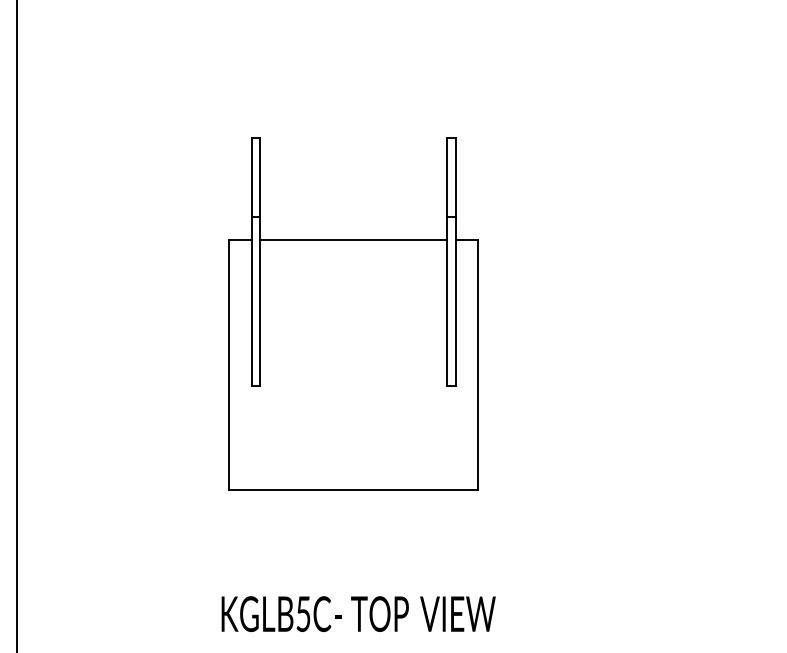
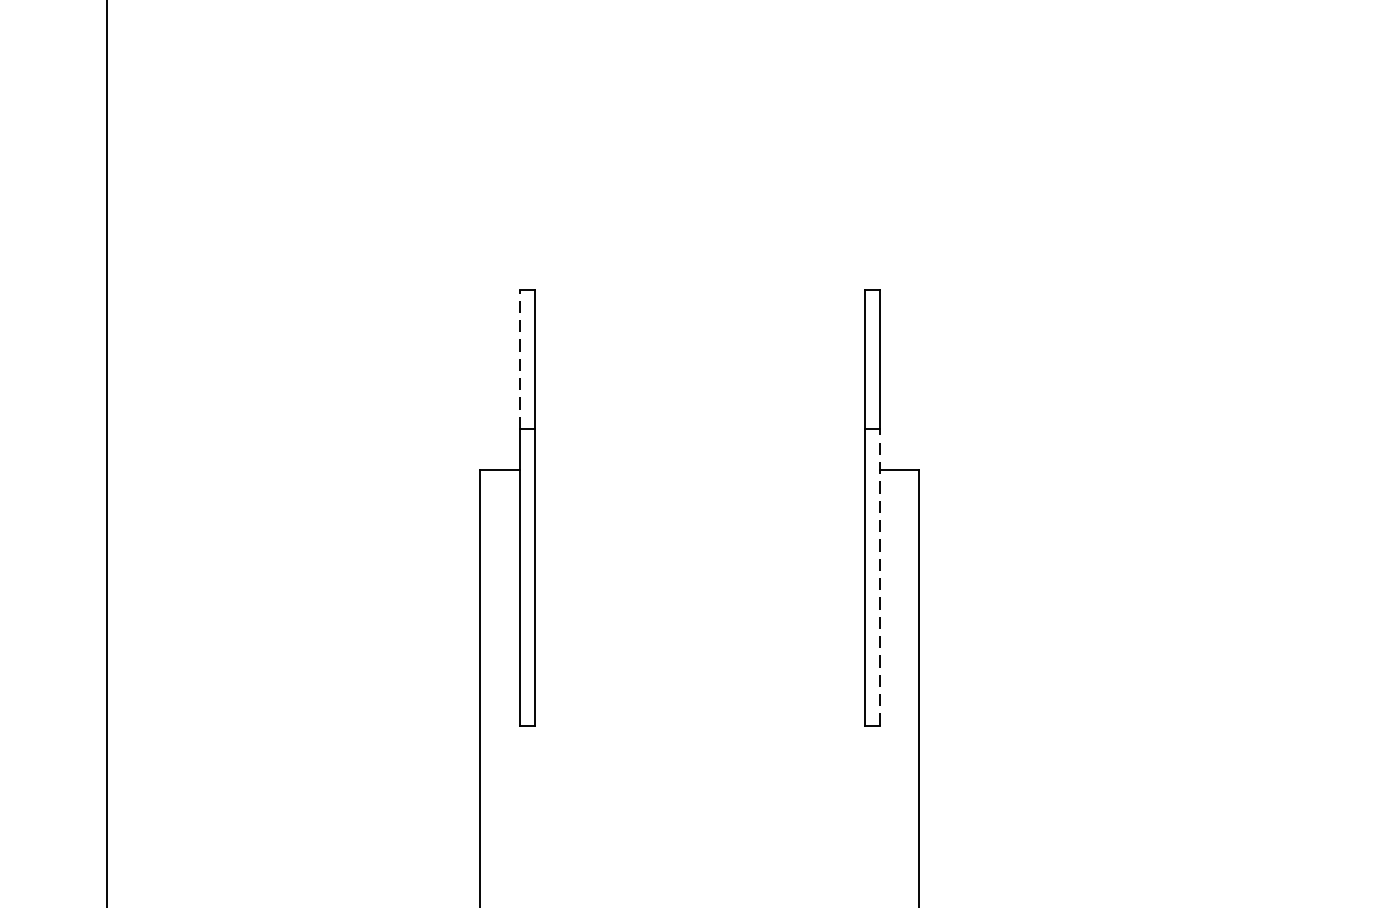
line: (251, 177) -> (520, 359), solid -> dashed
line: (353, 240) -> (699, 470), removed
line: (455, 300) -> (879, 576), solid -> dashed

